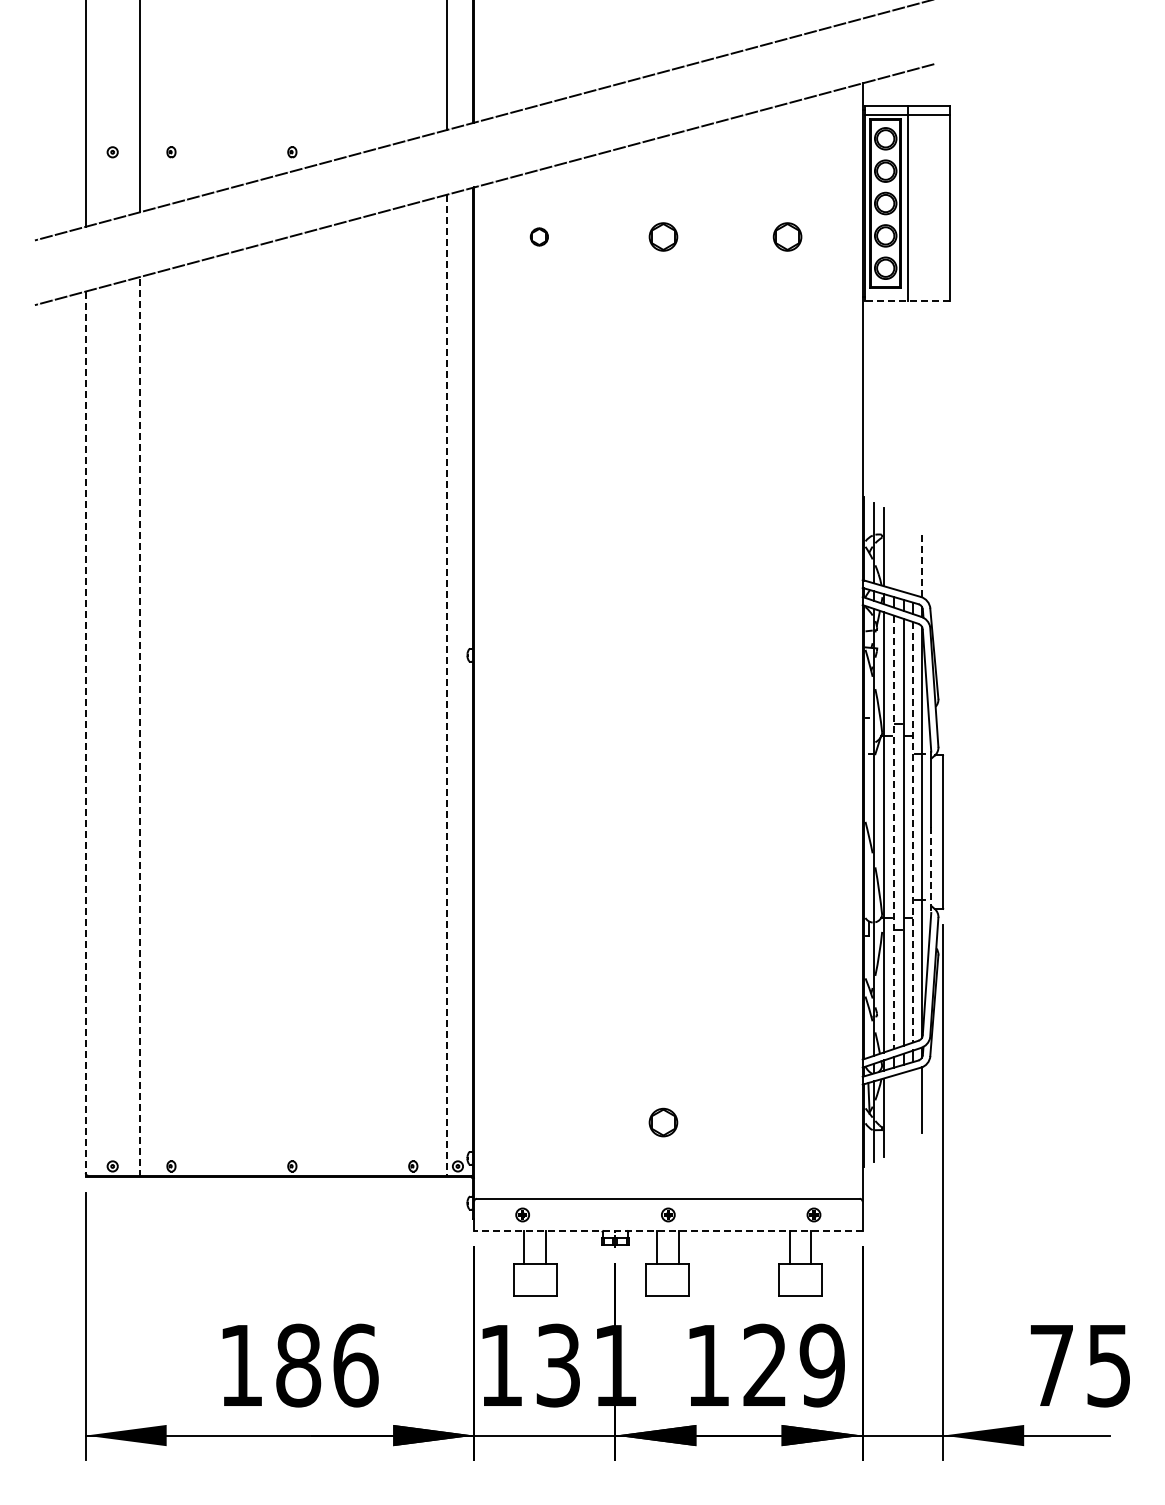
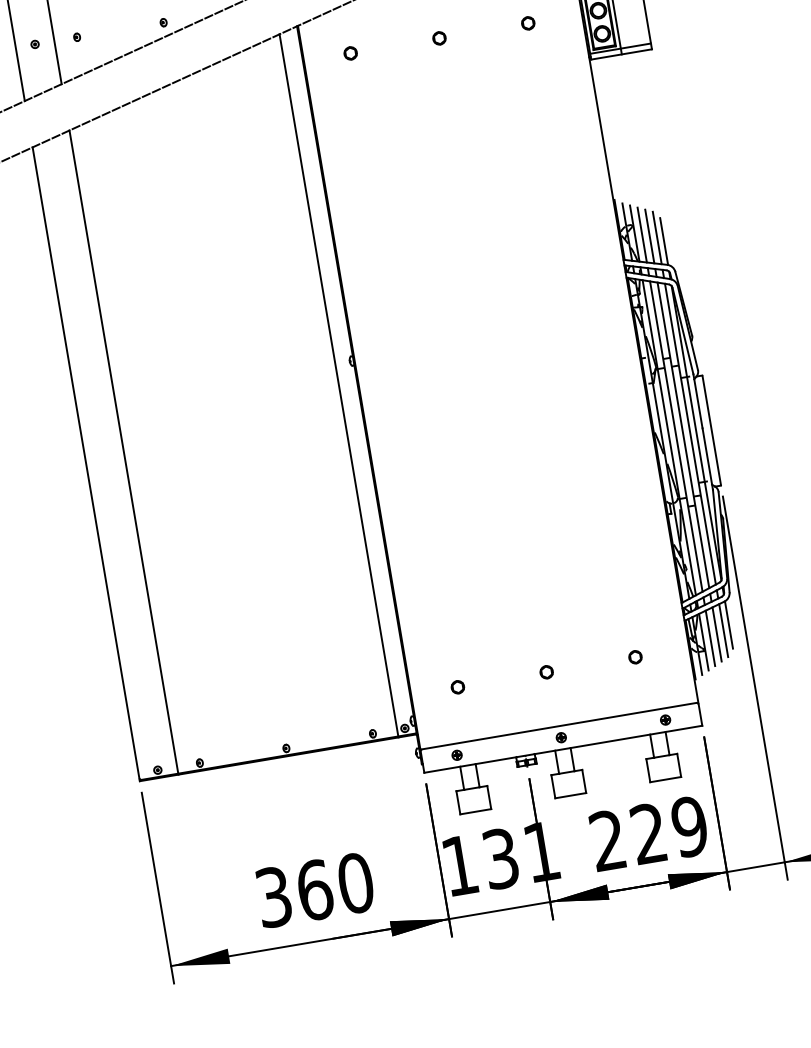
circle: (663, 236) -> (439, 38), size x0.62
circle: (787, 236) -> (528, 23), size x0.62
line: (906, 292) -> (620, 48), added
line: (906, 300) -> (621, 54), dashed -> solid
line: (893, 550) -> (642, 234), added
line: (903, 553) -> (649, 235), added
line: (913, 557) -> (657, 237), added
line: (921, 564) -> (663, 241), dashed -> solid
line: (447, 686) -> (339, 386), dashed -> solid
line: (139, 726) -> (123, 452), dashed -> solid
line: (85, 734) -> (86, 464), dashed -> solid
line: (893, 832) -> (676, 436), dashed -> solid
line: (913, 832) -> (690, 434), dashed -> solid
line: (931, 870) -> (707, 459), dashed -> solid
line: (913, 1106) -> (723, 630), added
line: (903, 1110) -> (716, 634), added
line: (893, 1113) -> (710, 637), added
circle: (538, 1122) -> (457, 687), added
circle: (663, 1122) -> (546, 672), size x0.62
circle: (787, 1122) -> (635, 657), added
line: (667, 1231) -> (562, 749), dashed -> solid
text: (707, 1364) -> (607, 839), 129 -> 229
text: (298, 1365) -> (314, 890), 186 -> 360

